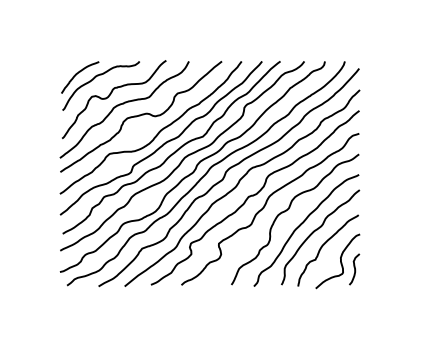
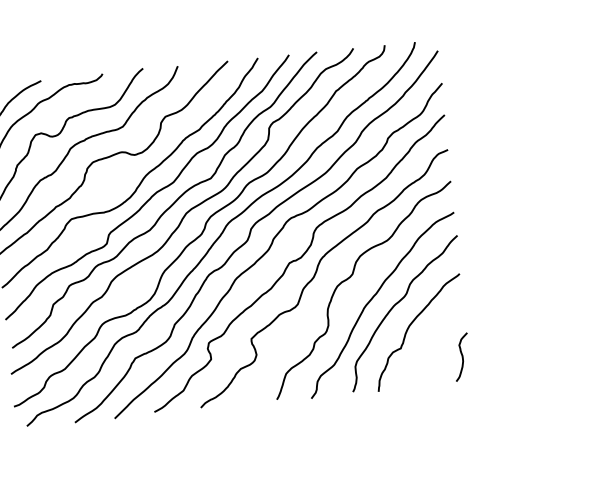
curve: (340, 261) -> (439, 347), removed

